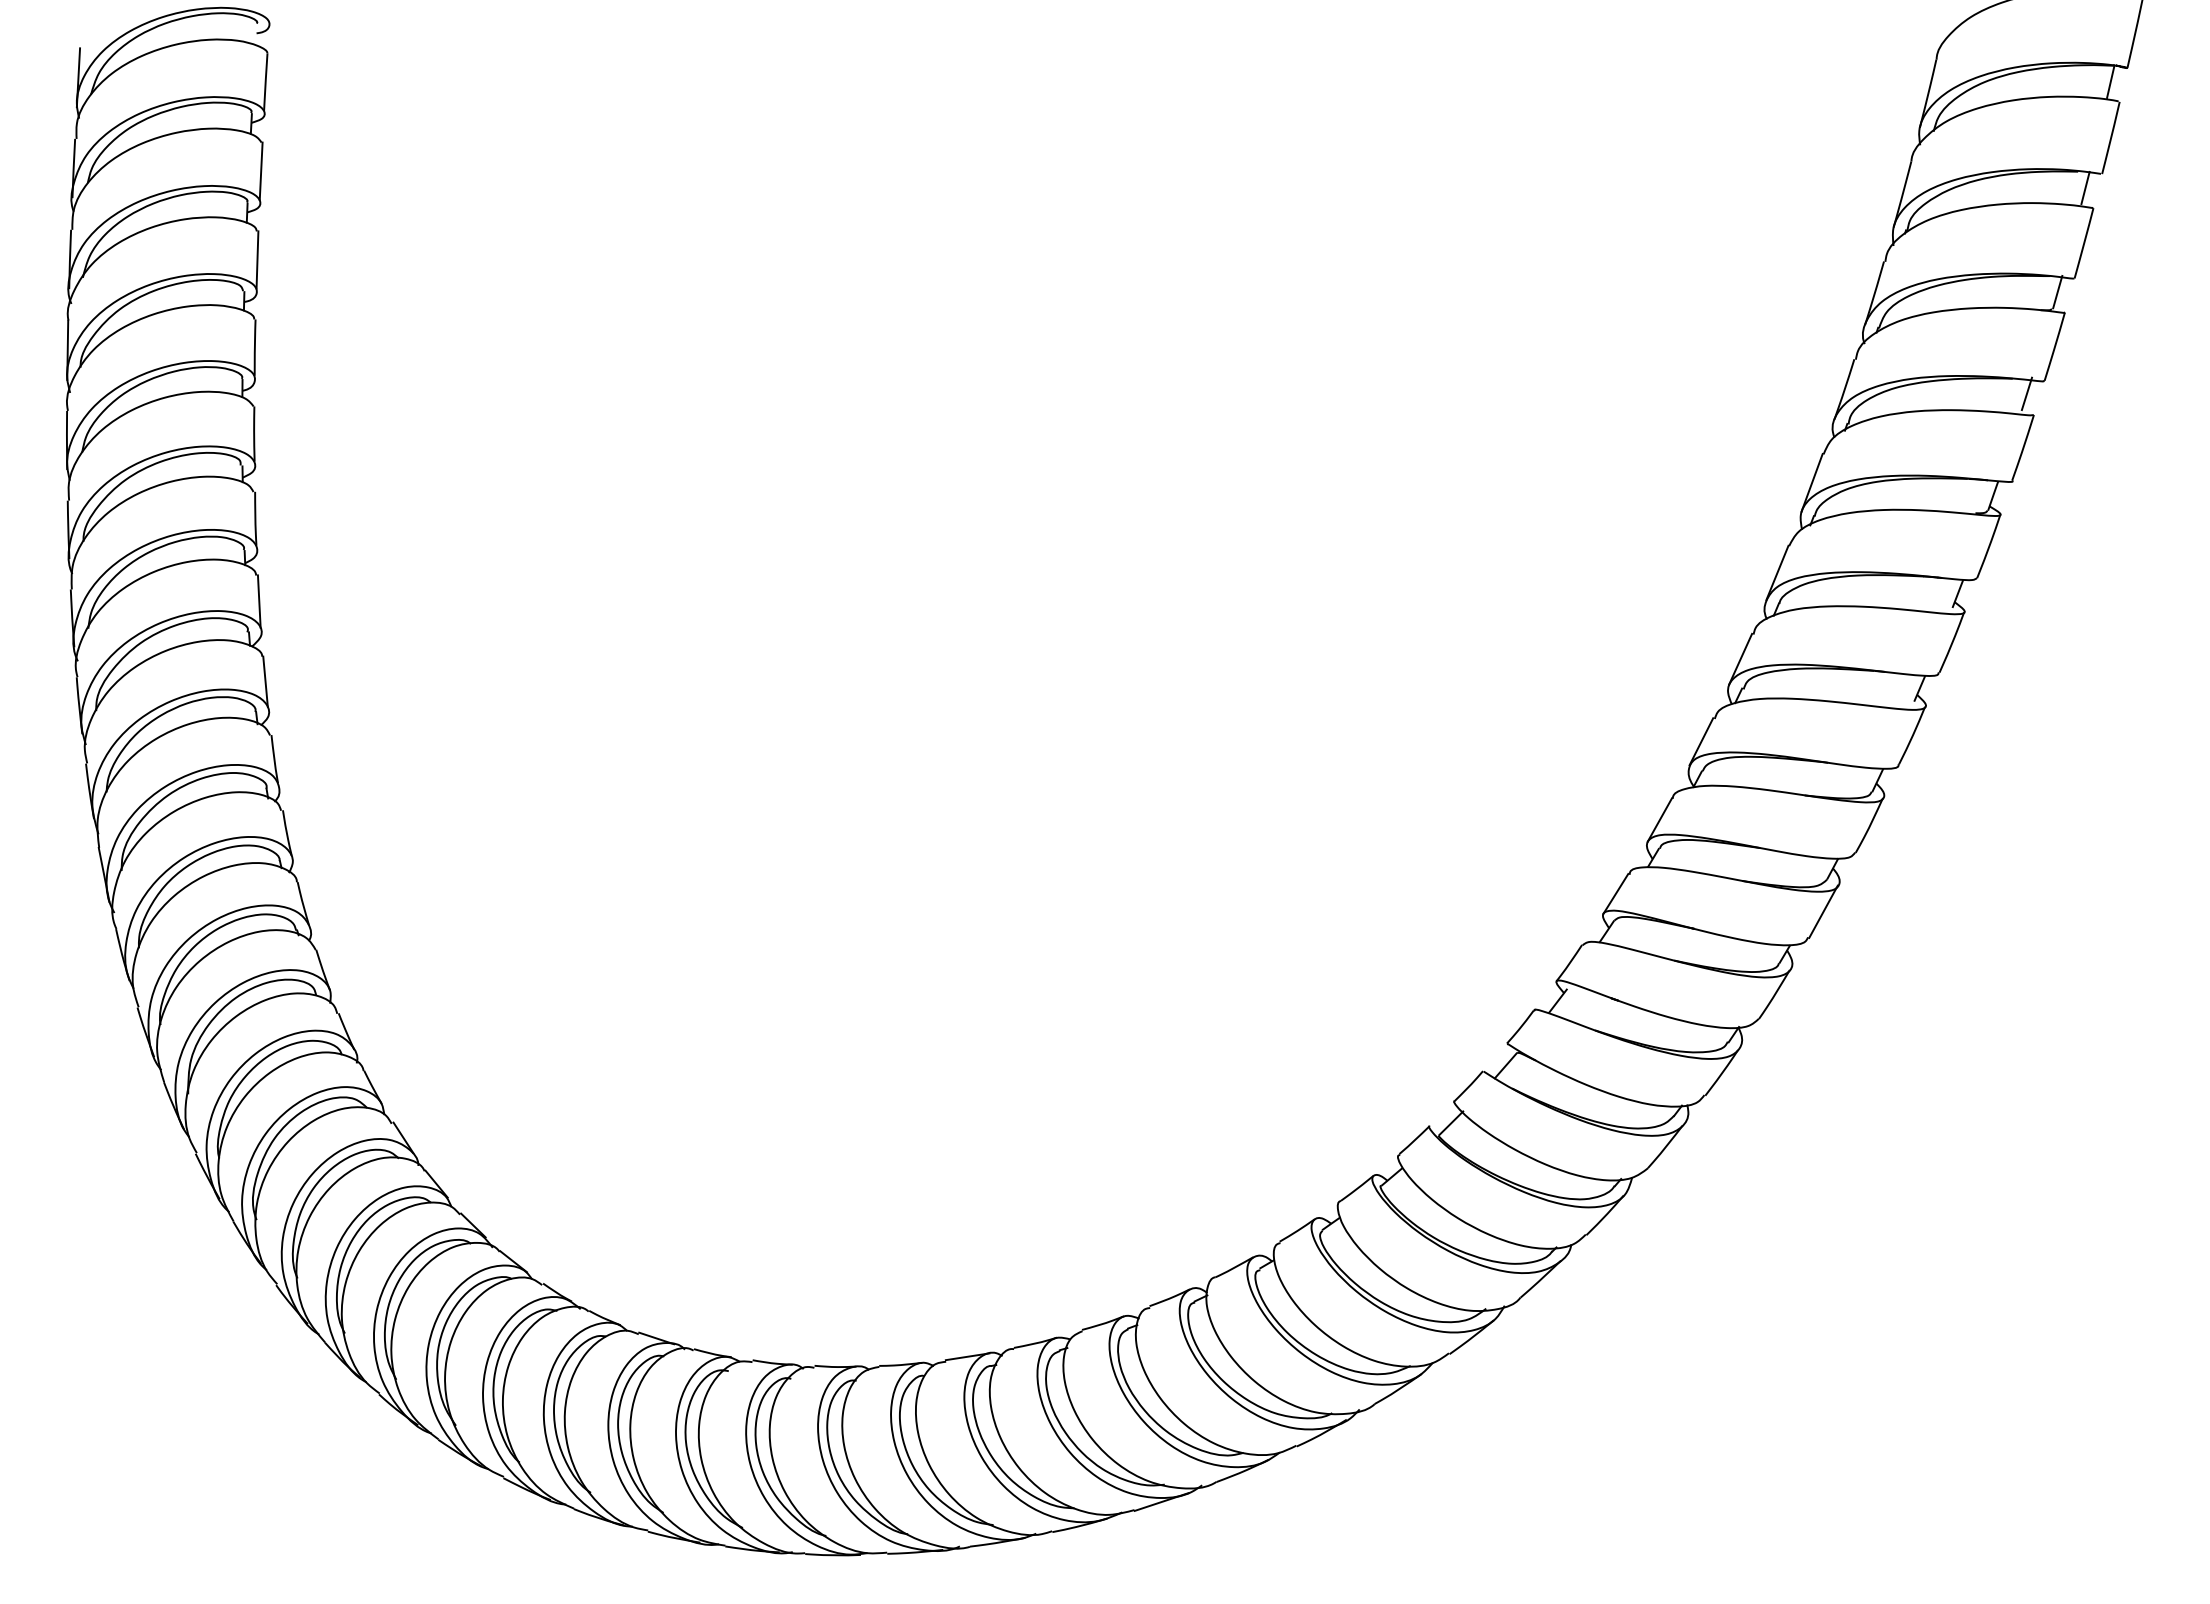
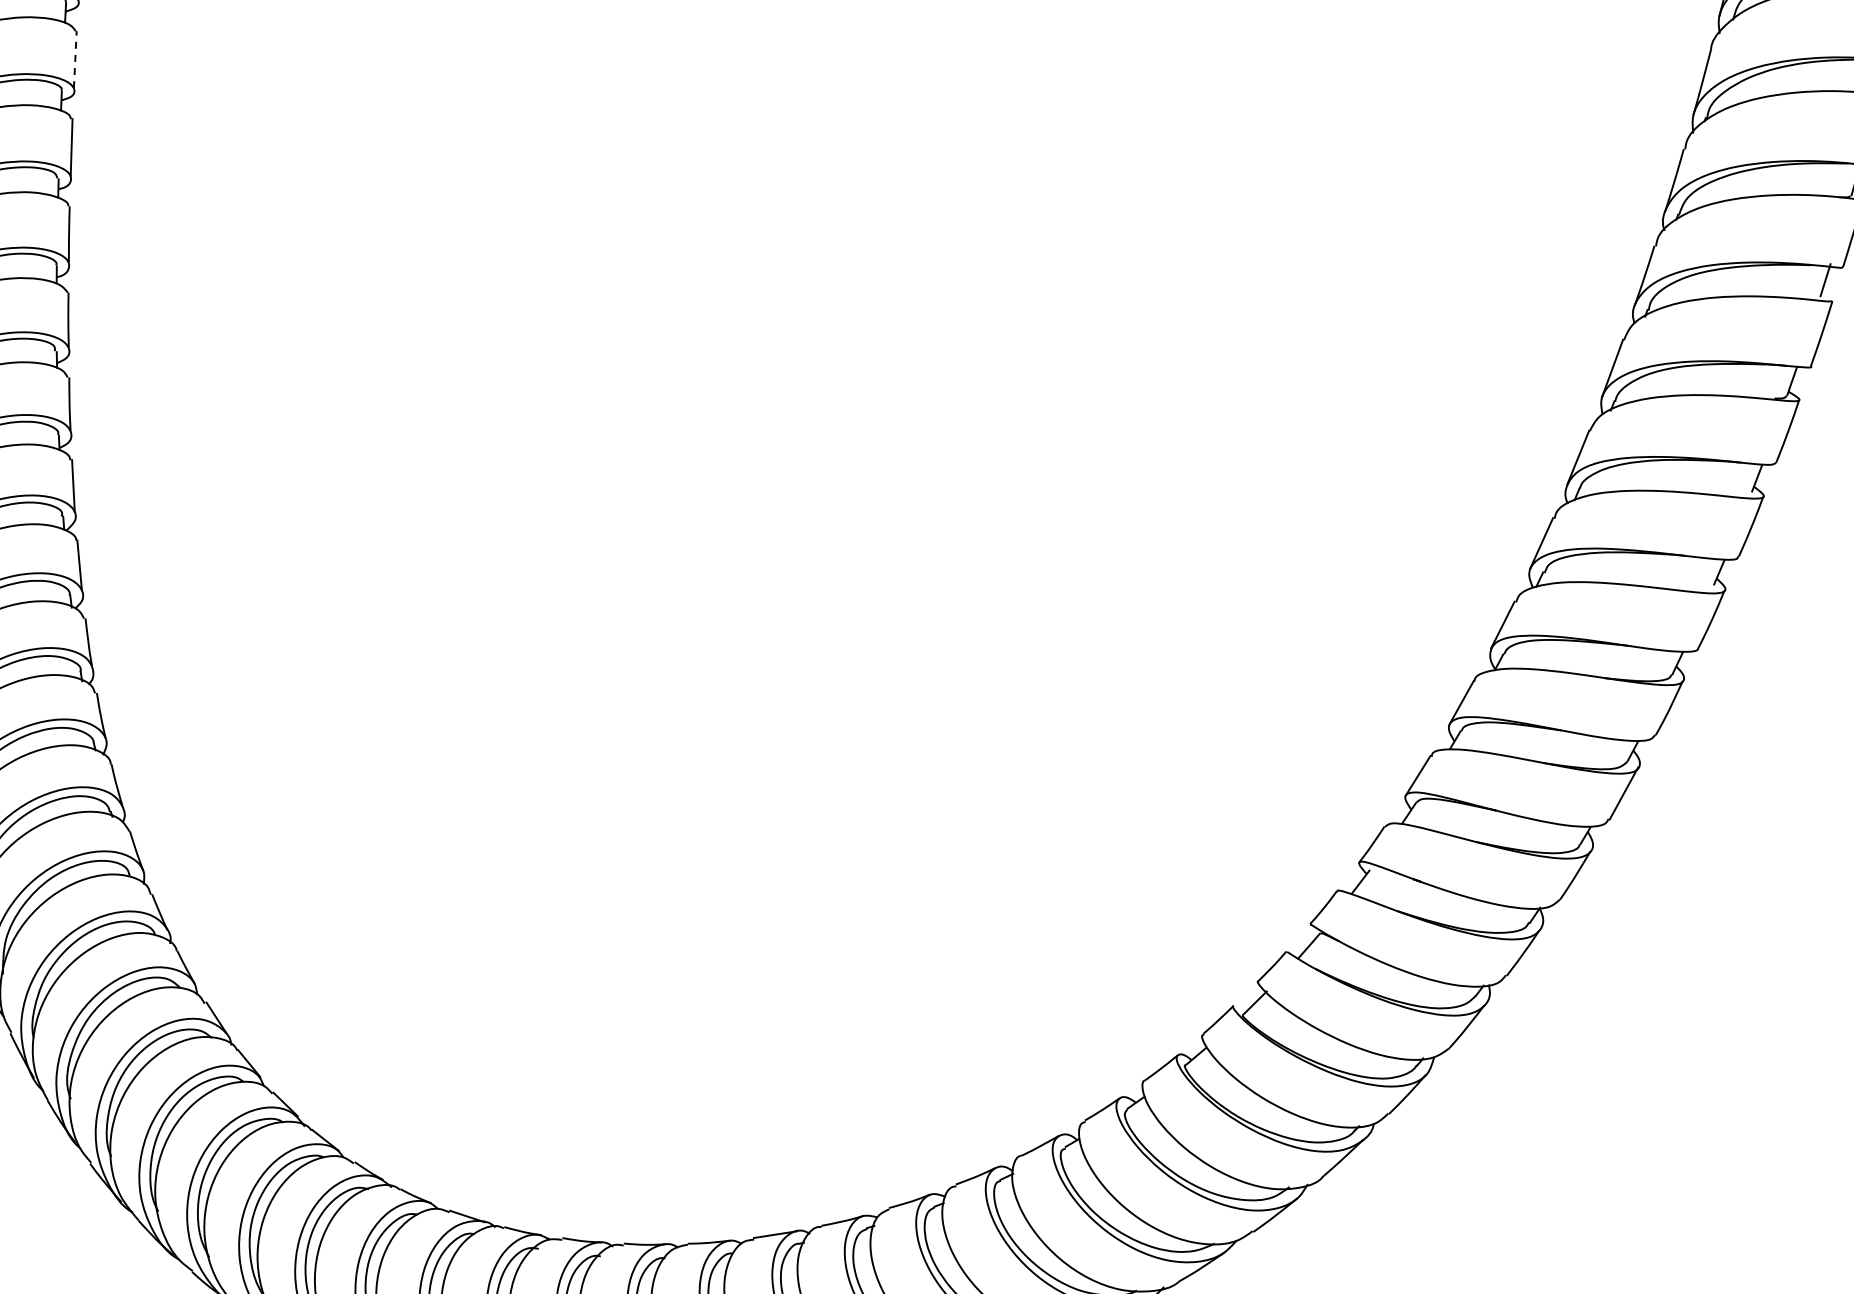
line: (261, 171) -> (75, 59), solid -> dashed

